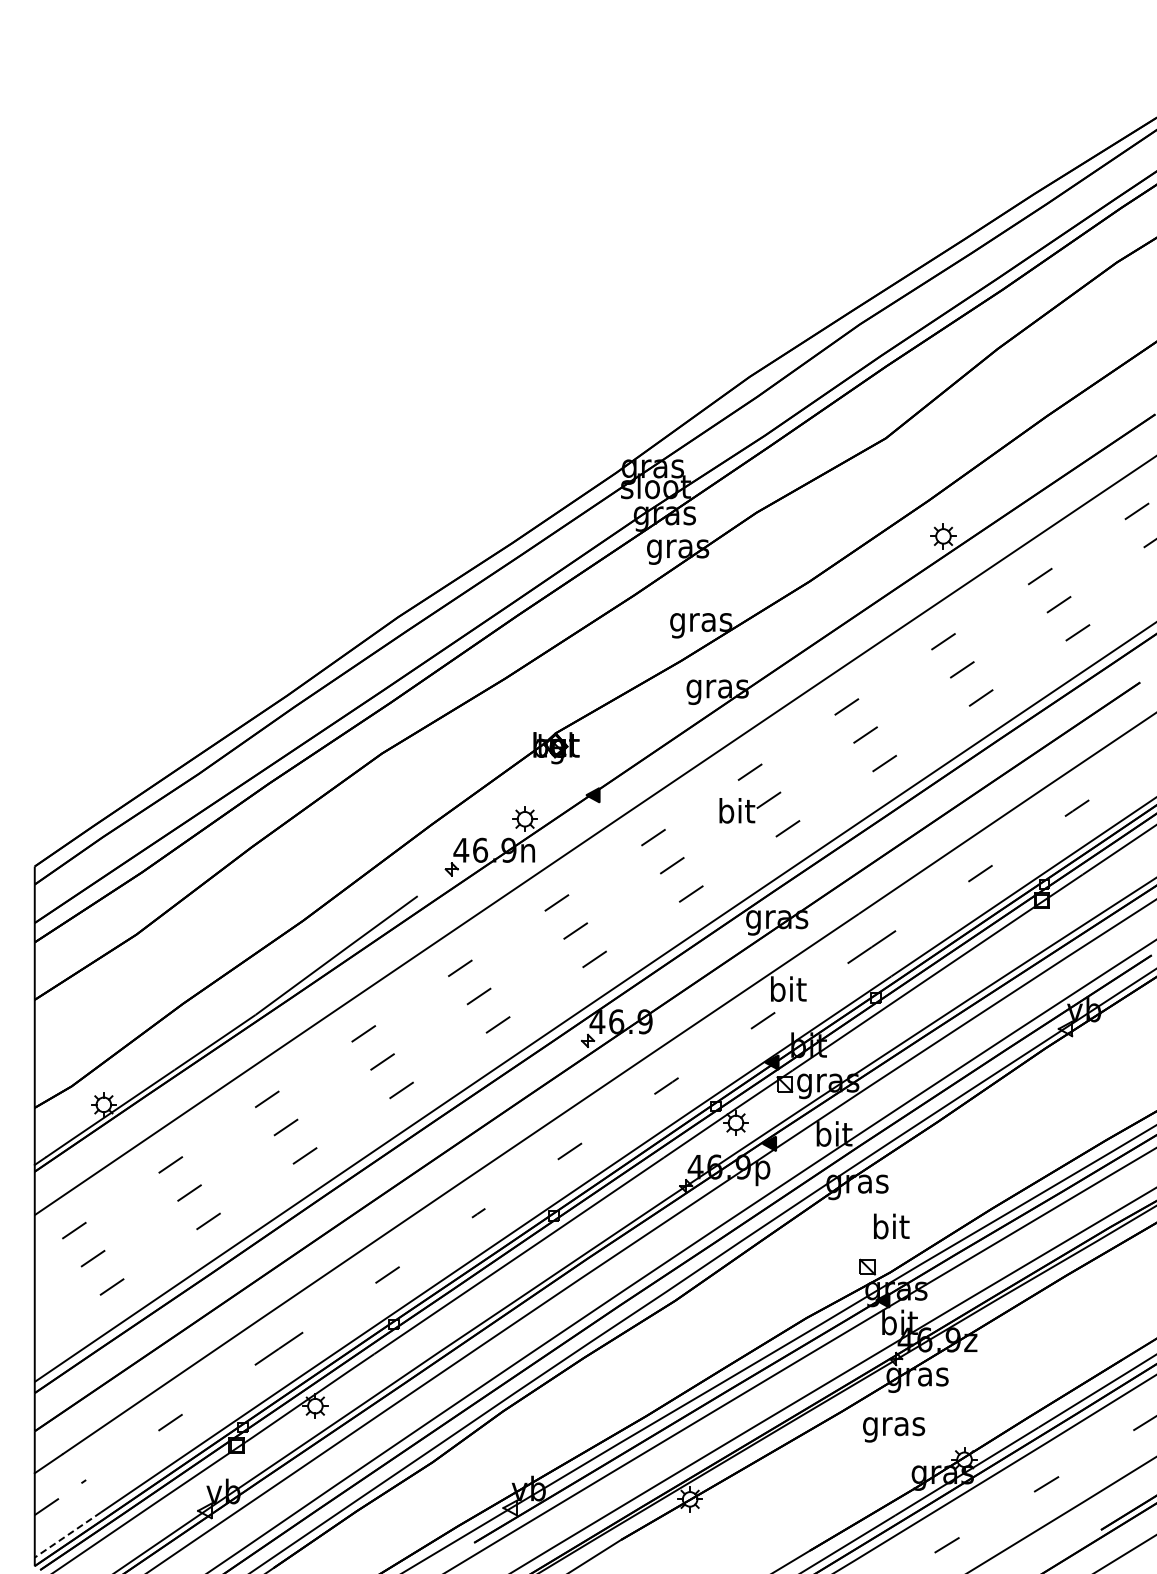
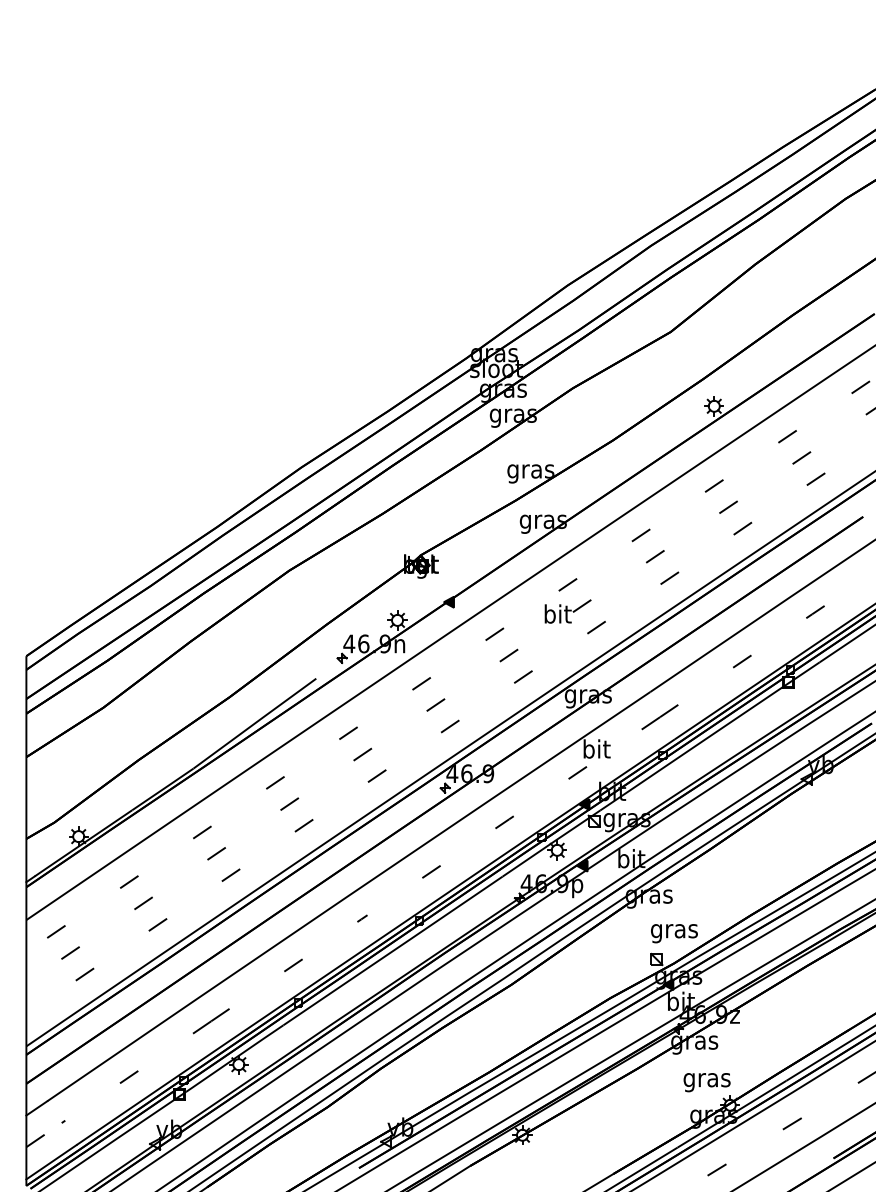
text: (890, 1229) -> (674, 930), bit -> gras
text: (894, 1429) -> (707, 1082), moved
line: (67, 1535) -> (51, 1162), dashed -> solid

